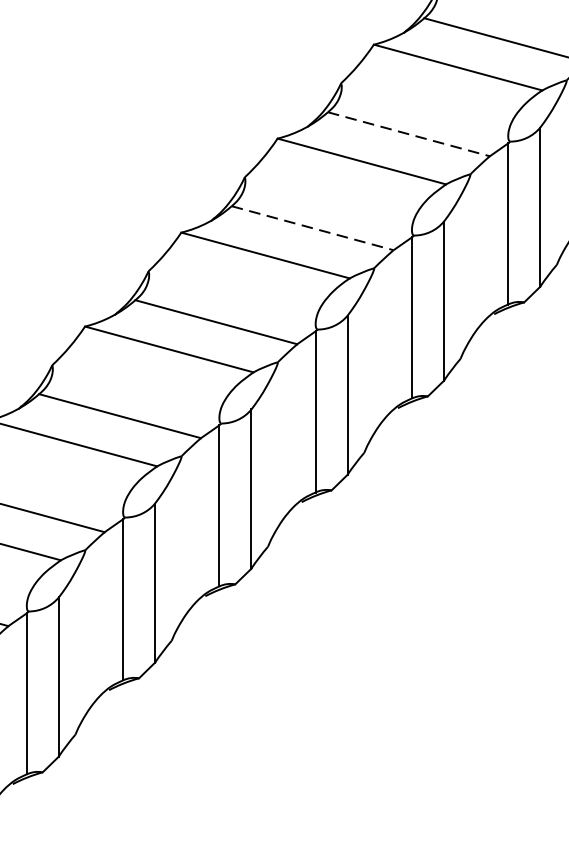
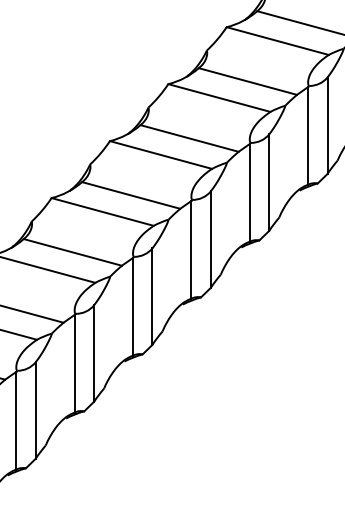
line: (408, 134) -> (247, 81), dashed -> solid
line: (312, 228) -> (189, 138), dashed -> solid

